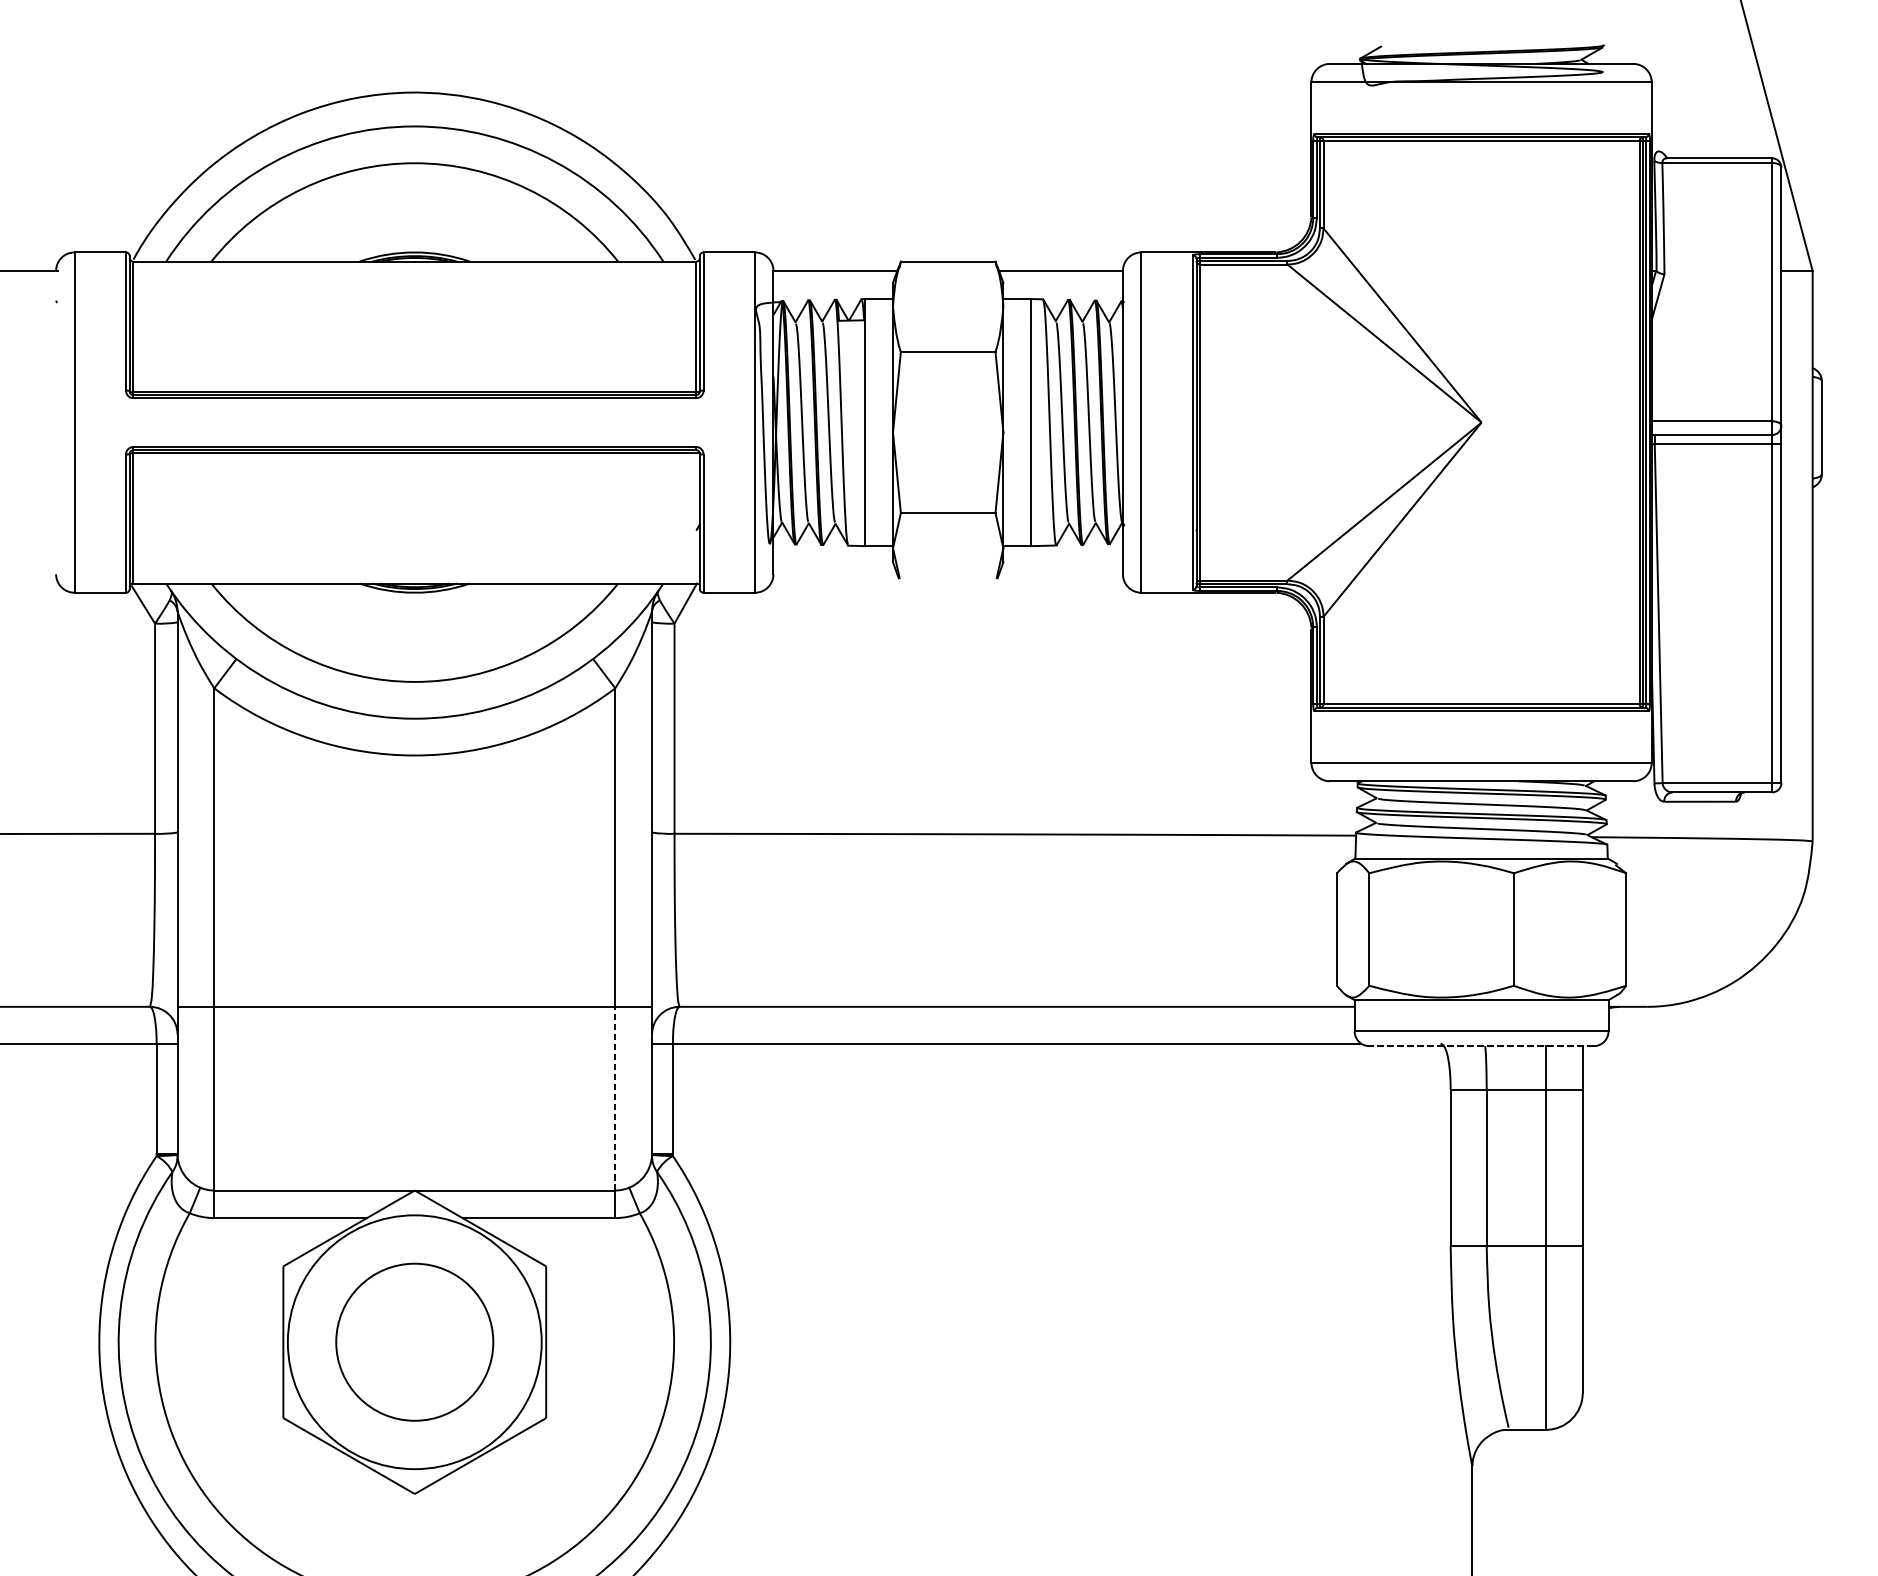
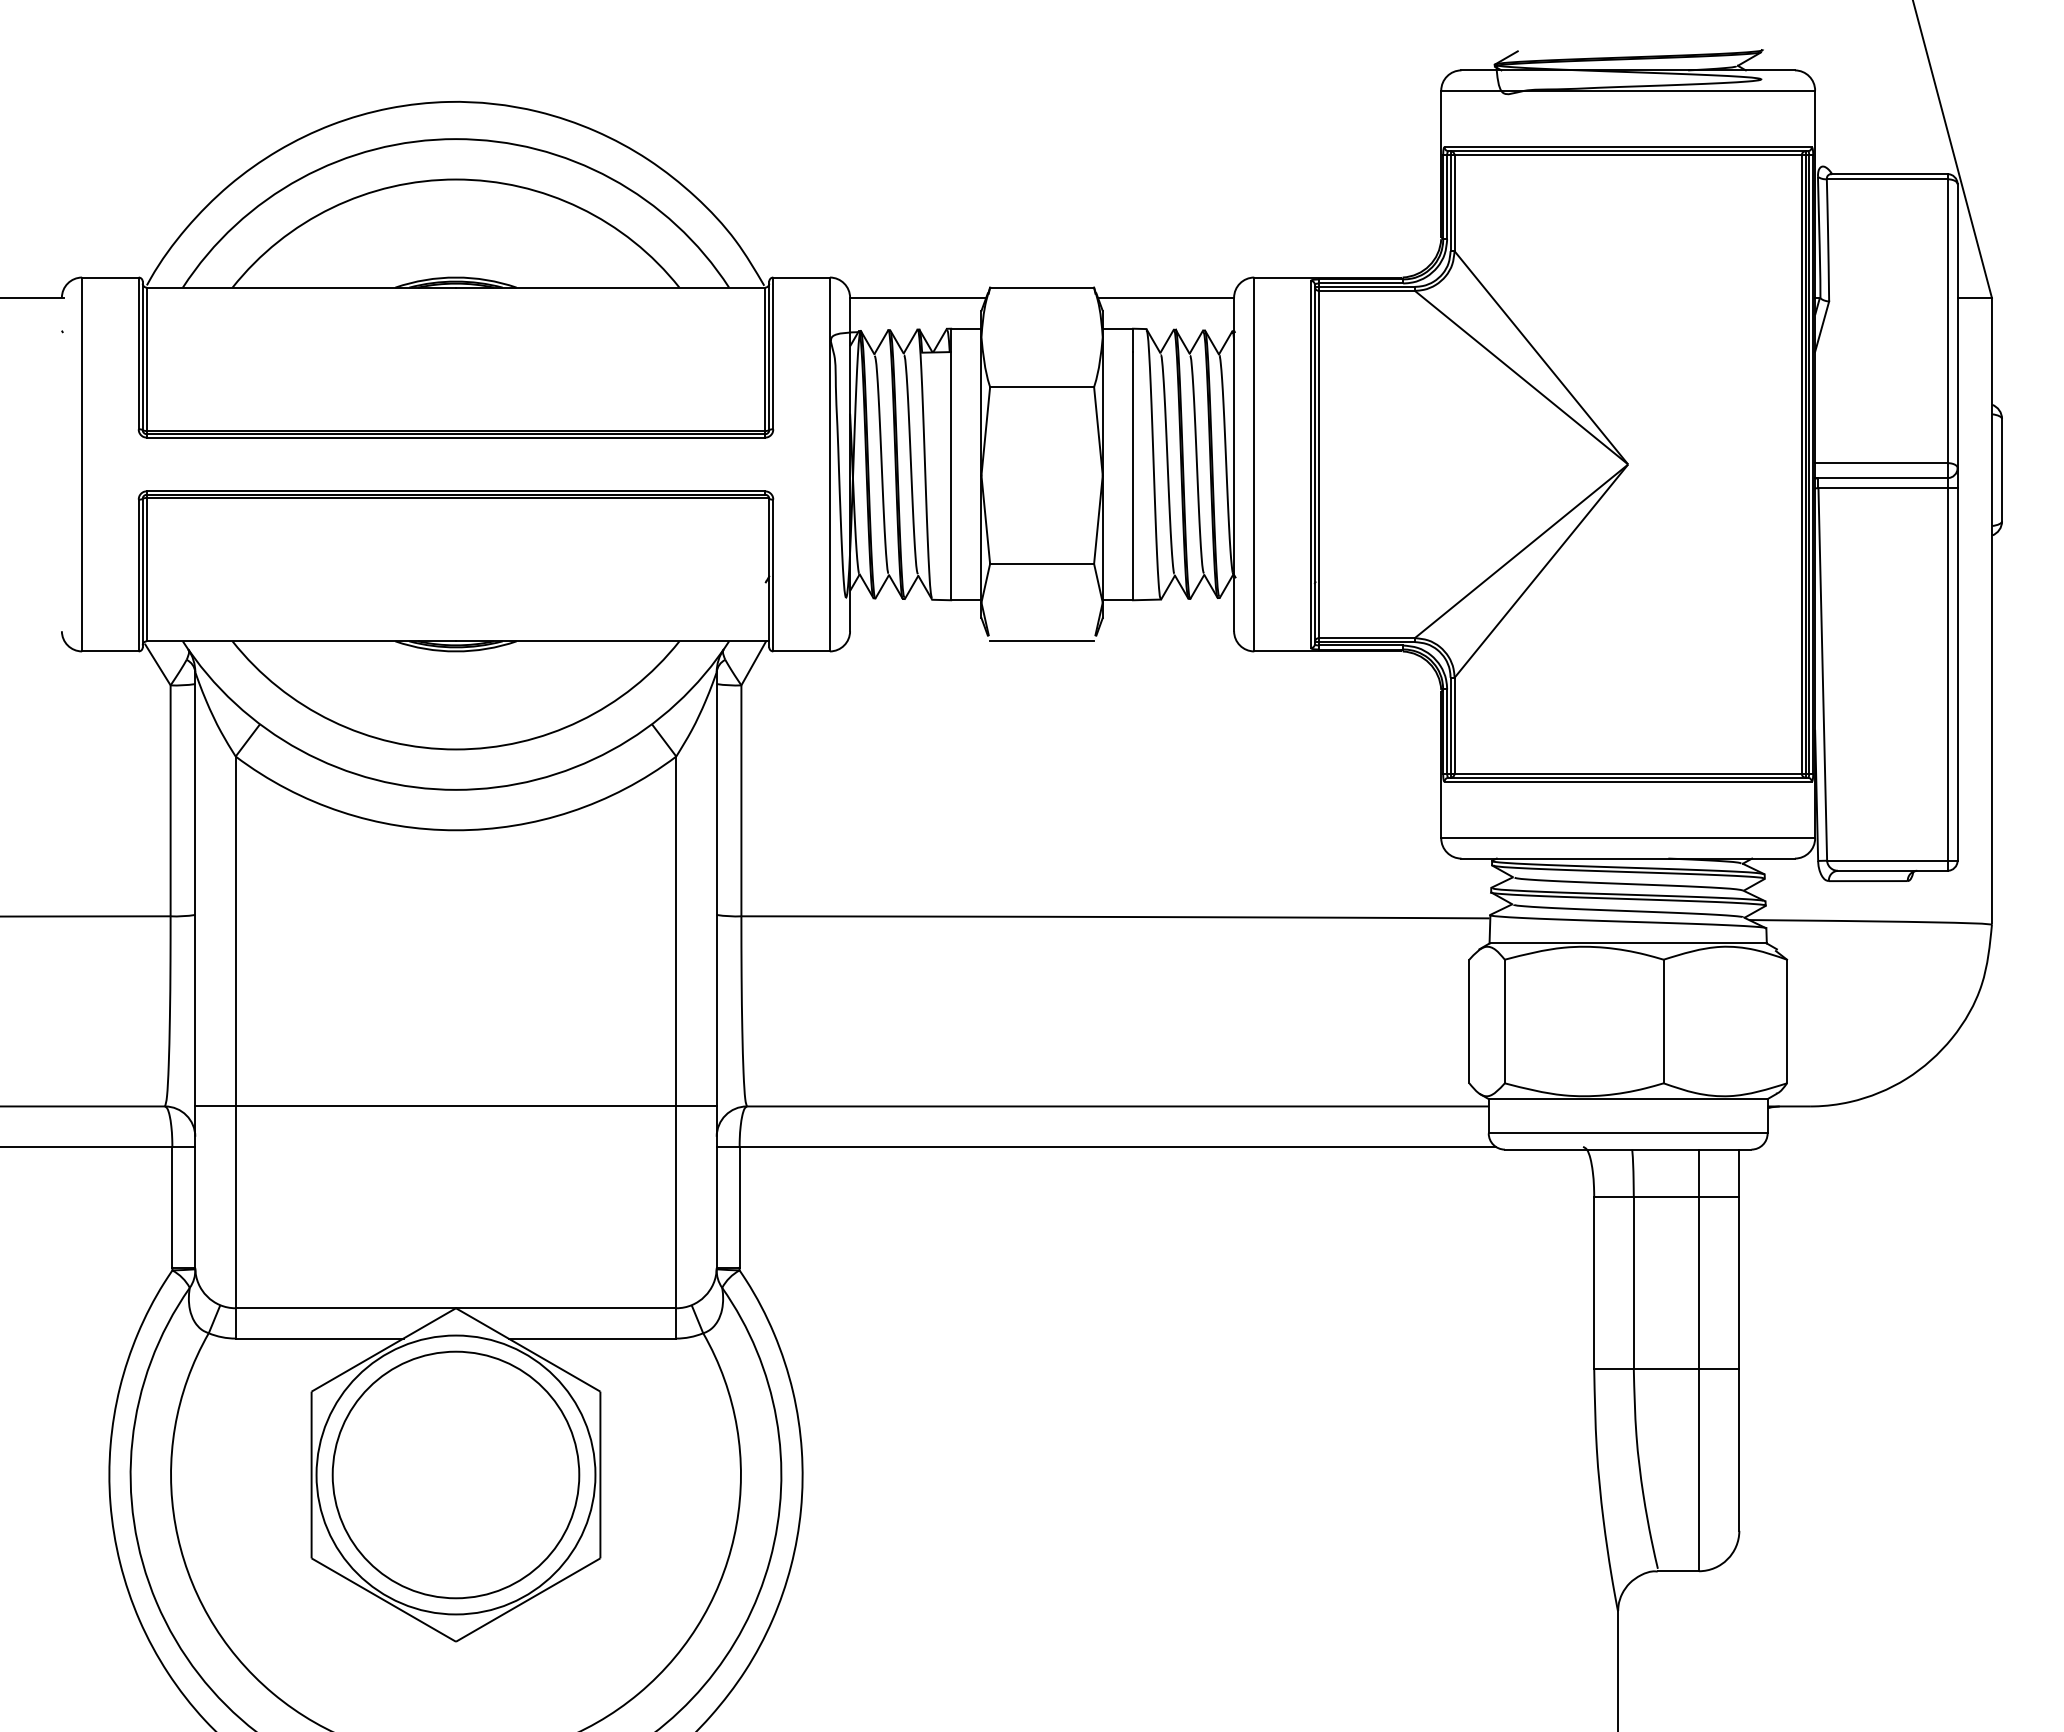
line: (948, 583) -> (1042, 641), added
line: (1480, 1046) -> (1627, 1149), dashed -> solid
line: (615, 1097) -> (676, 1206), dashed -> solid
circle: (414, 1341) -> (455, 1474), size x1.43

